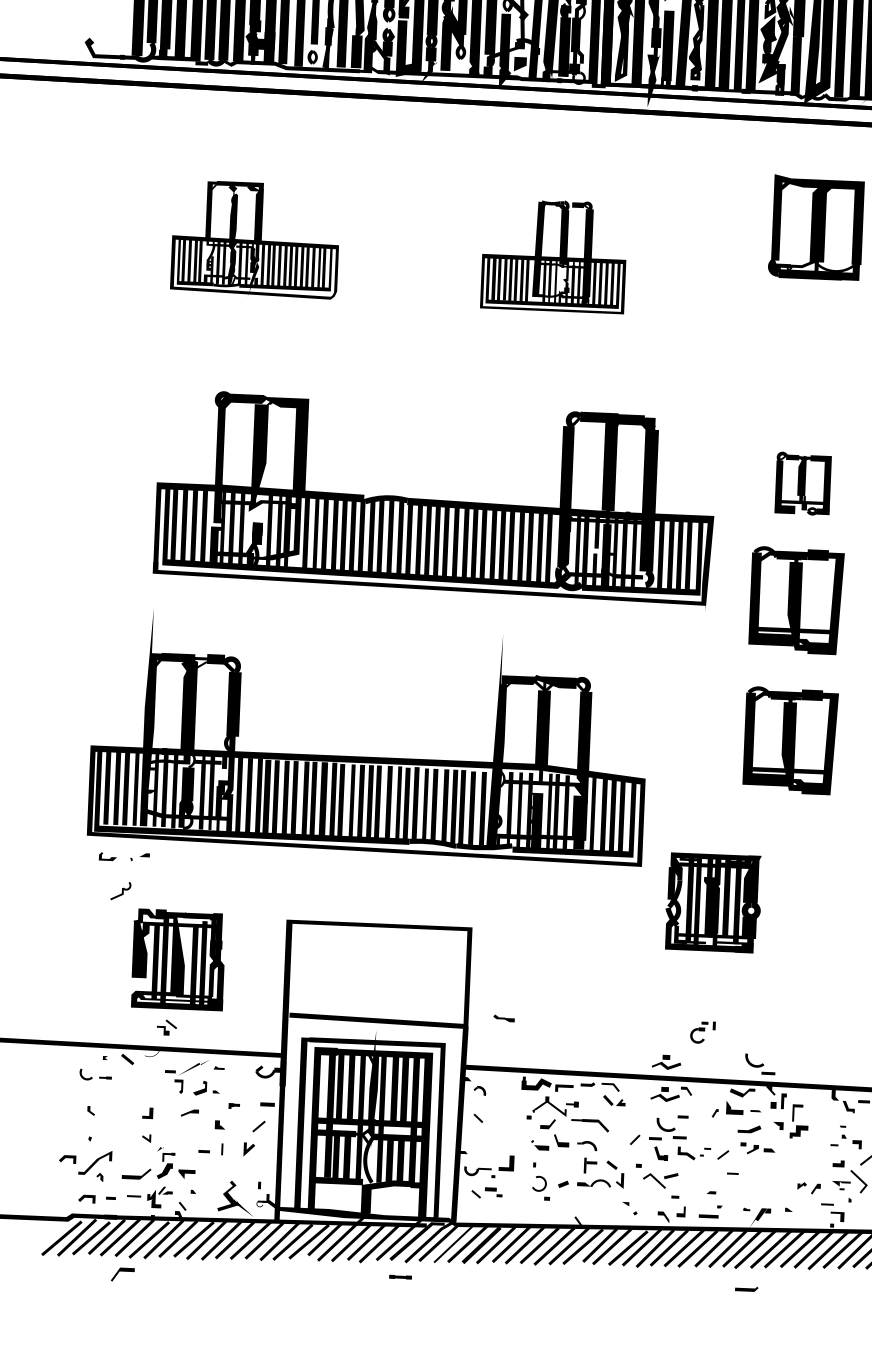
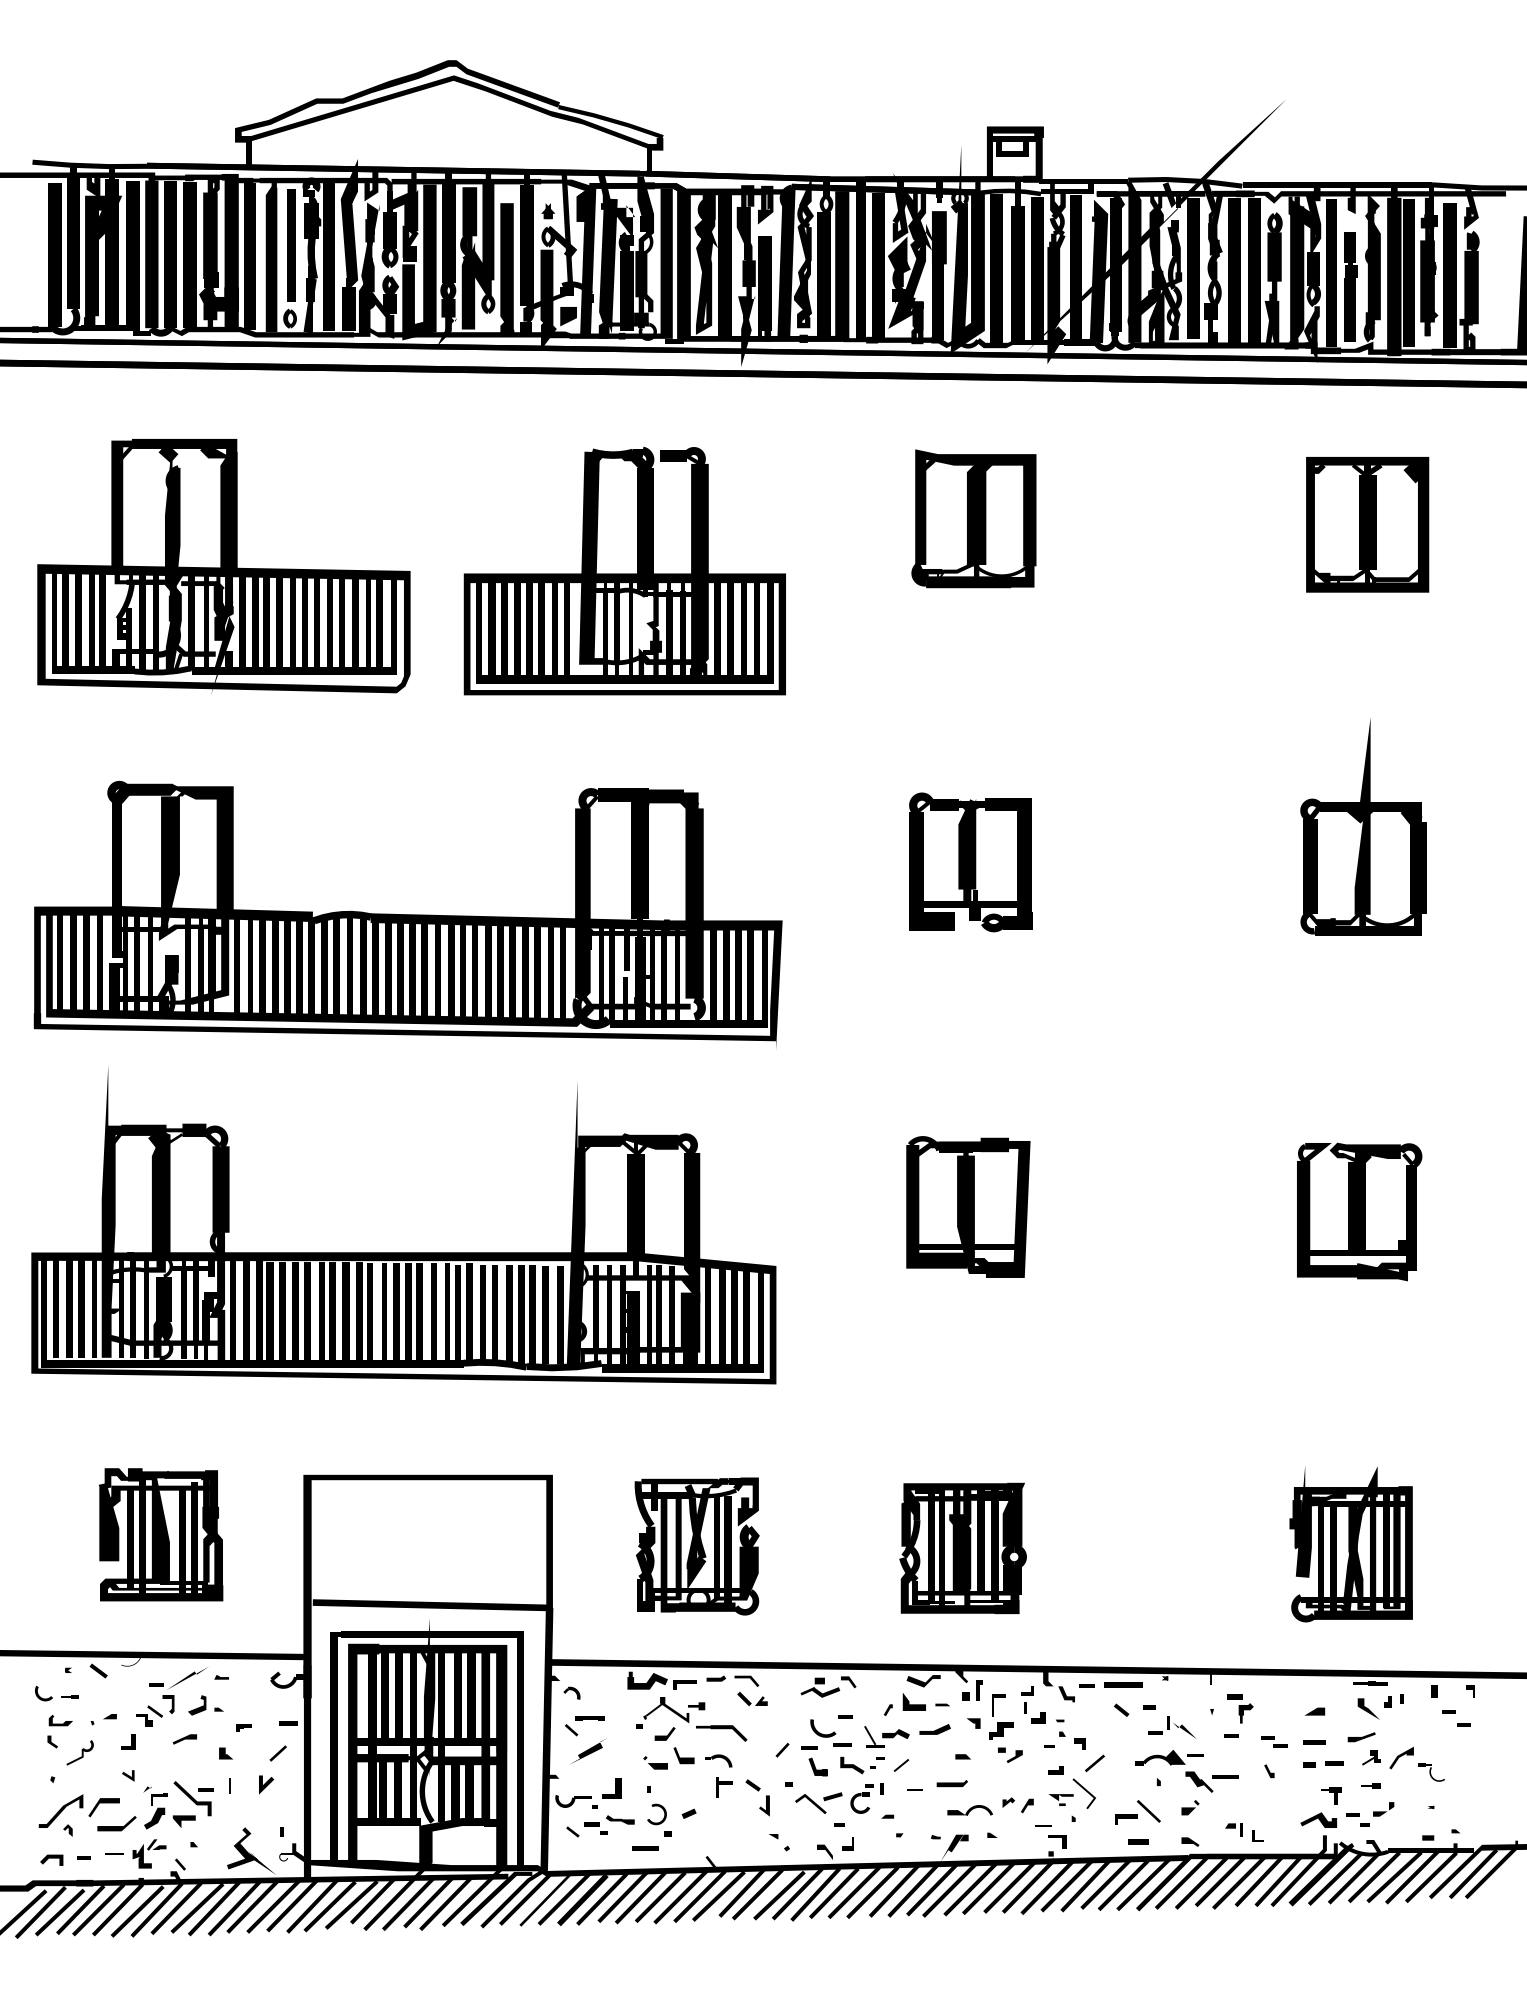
part: (255, 239) -> (223, 565), size x1.67
part: (554, 255) -> (624, 570), size x1.67
part: (802, 483) -> (970, 862), size x1.67
part: (434, 499) -> (407, 913), moved
part: (796, 600) -> (968, 1018), removed
curve: (130, 858) -> (90, 1721), moved
part: (120, 890) -> (79, 1752), moved
part: (712, 902) -> (962, 1548), moved
part: (577, 985) -> (696, 1546), added
line: (504, 1018) -> (620, 1819), moved
part: (167, 1027) -> (149, 1715), moved
part: (702, 1032) -> (866, 1798), moved
part: (666, 1062) -> (820, 1644), removed
part: (760, 1063) -> (945, 1641), removed
part: (818, 1113) -> (1026, 1704), added
part: (713, 1132) -> (886, 1736), added
line: (490, 1134) -> (588, 1751), added
line: (751, 1150) -> (1012, 1757), moved
line: (193, 1157) -> (192, 1798), added
line: (67, 1158) -> (23, 1806), removed
part: (593, 1183) -> (969, 1810), moved
line: (708, 1216) -> (645, 1848), moved
line: (122, 1271) -> (103, 1803), moved
line: (400, 1277) -> (589, 1718), moved
line: (746, 1288) -> (951, 1783), moved

